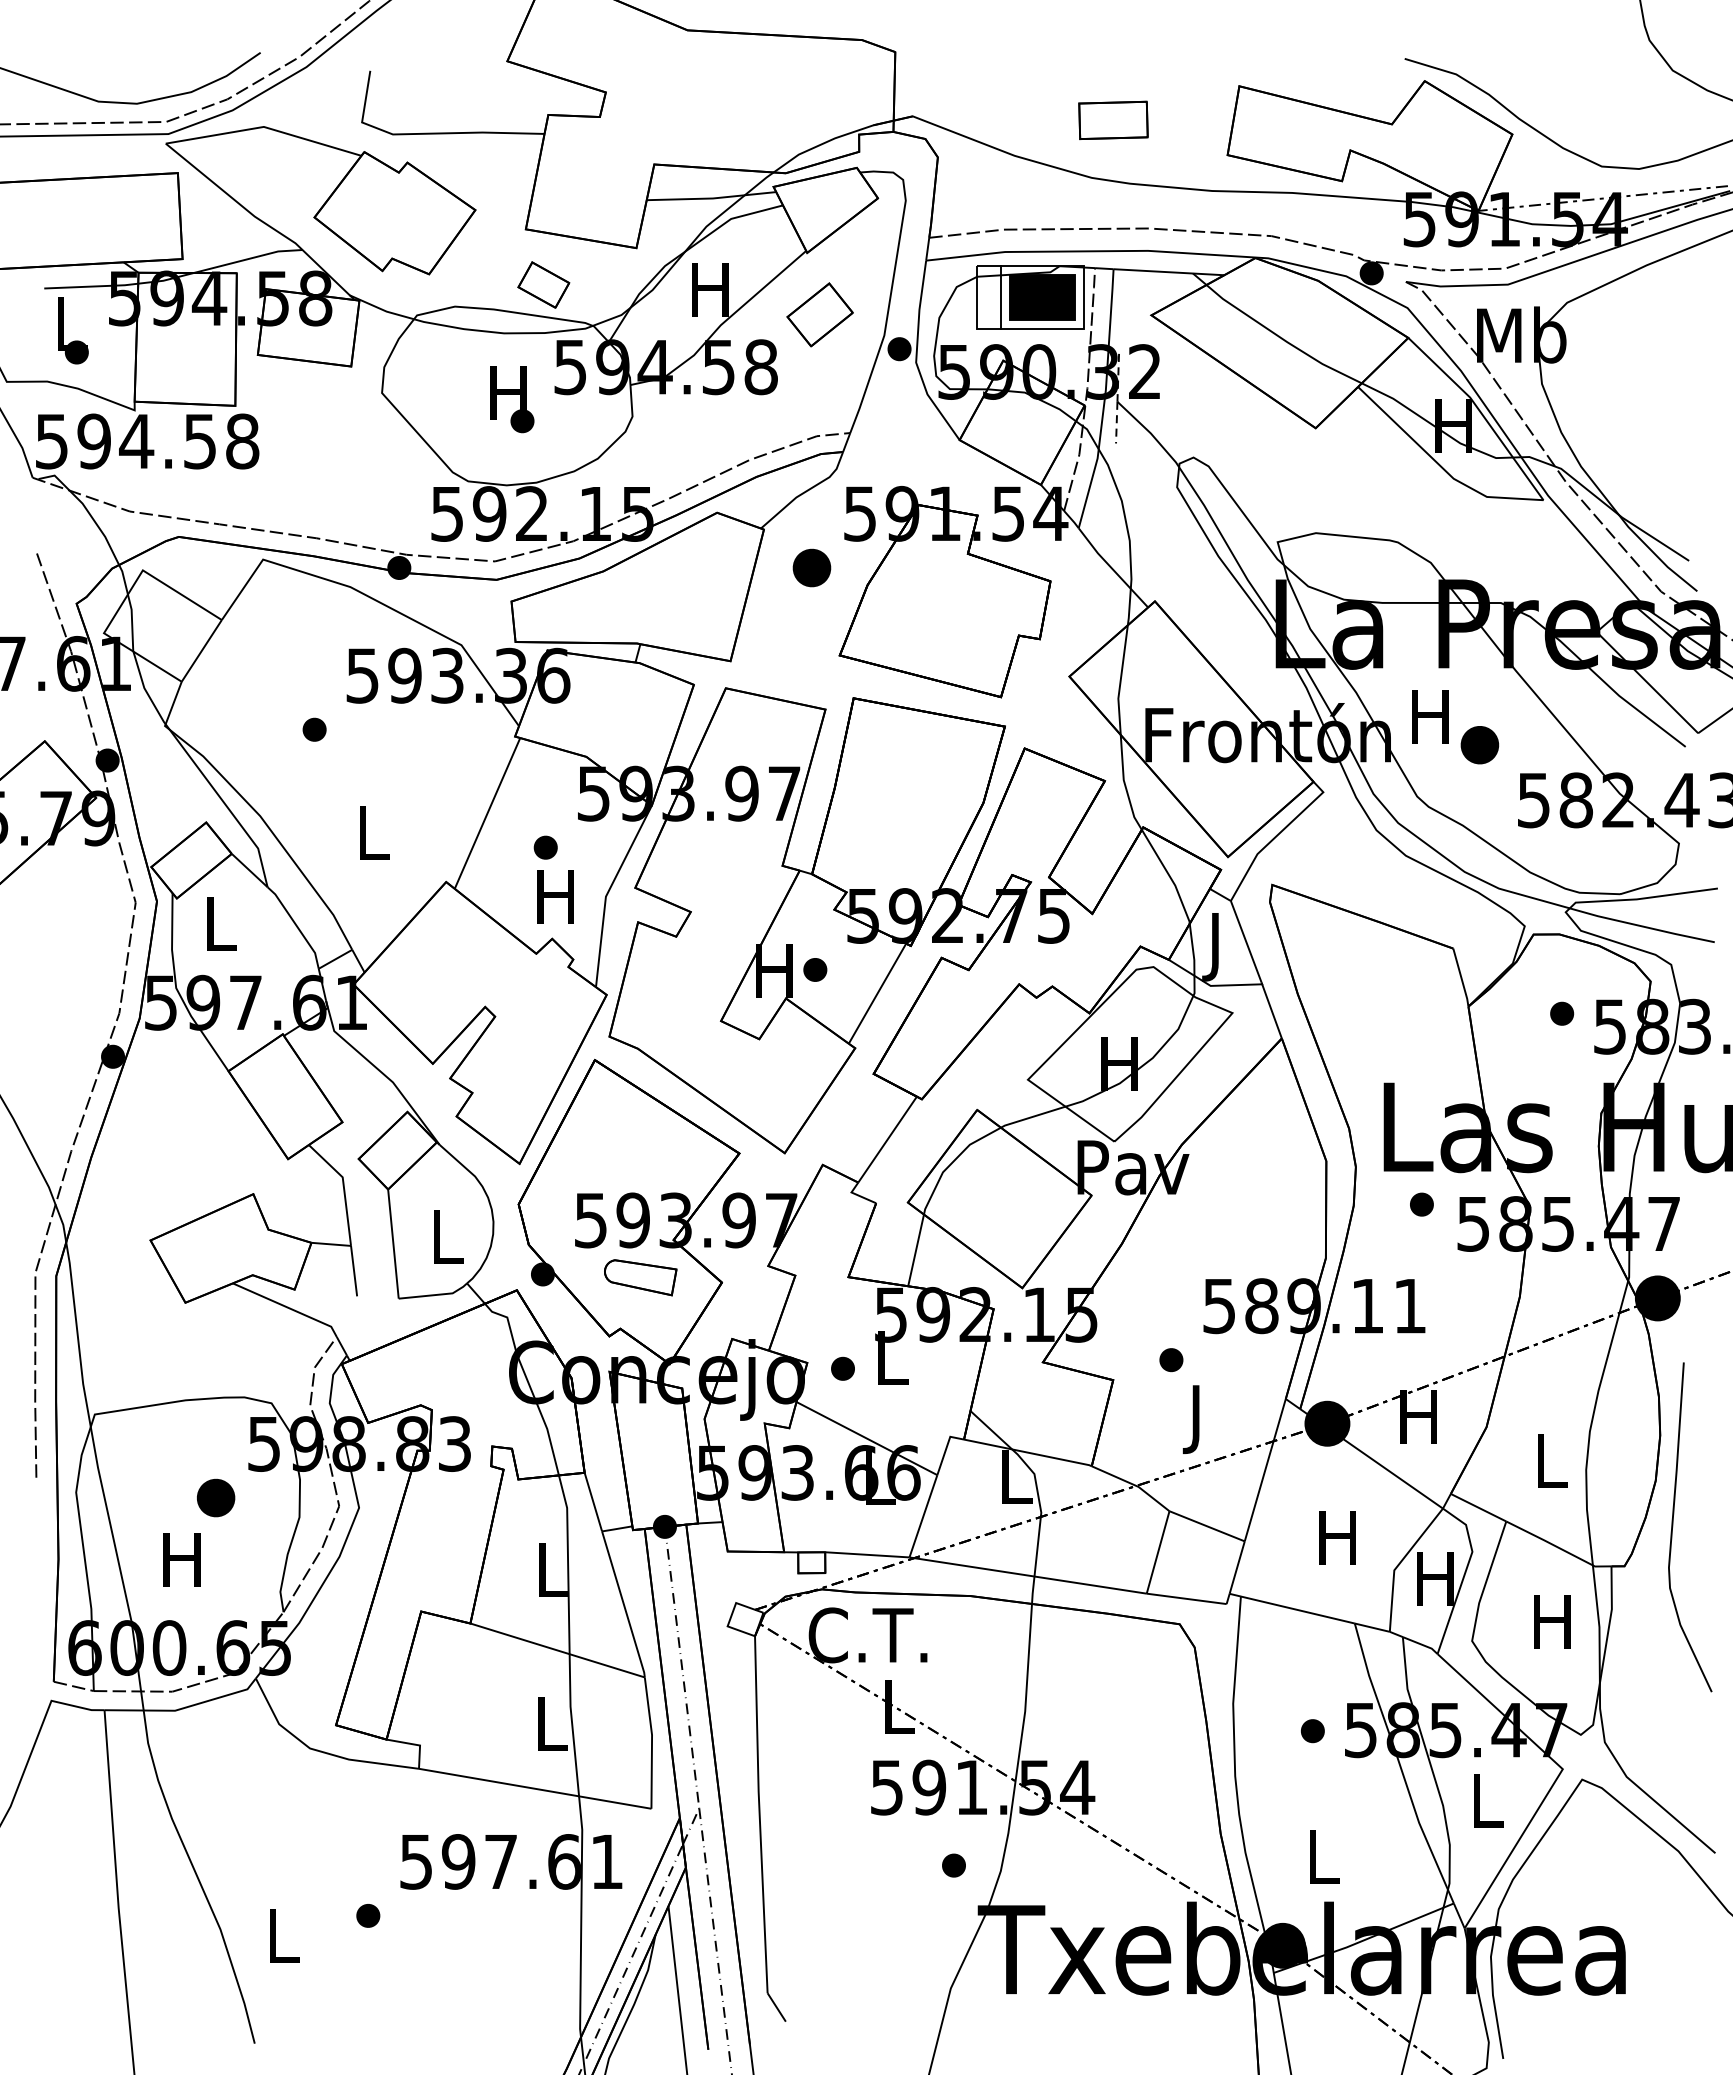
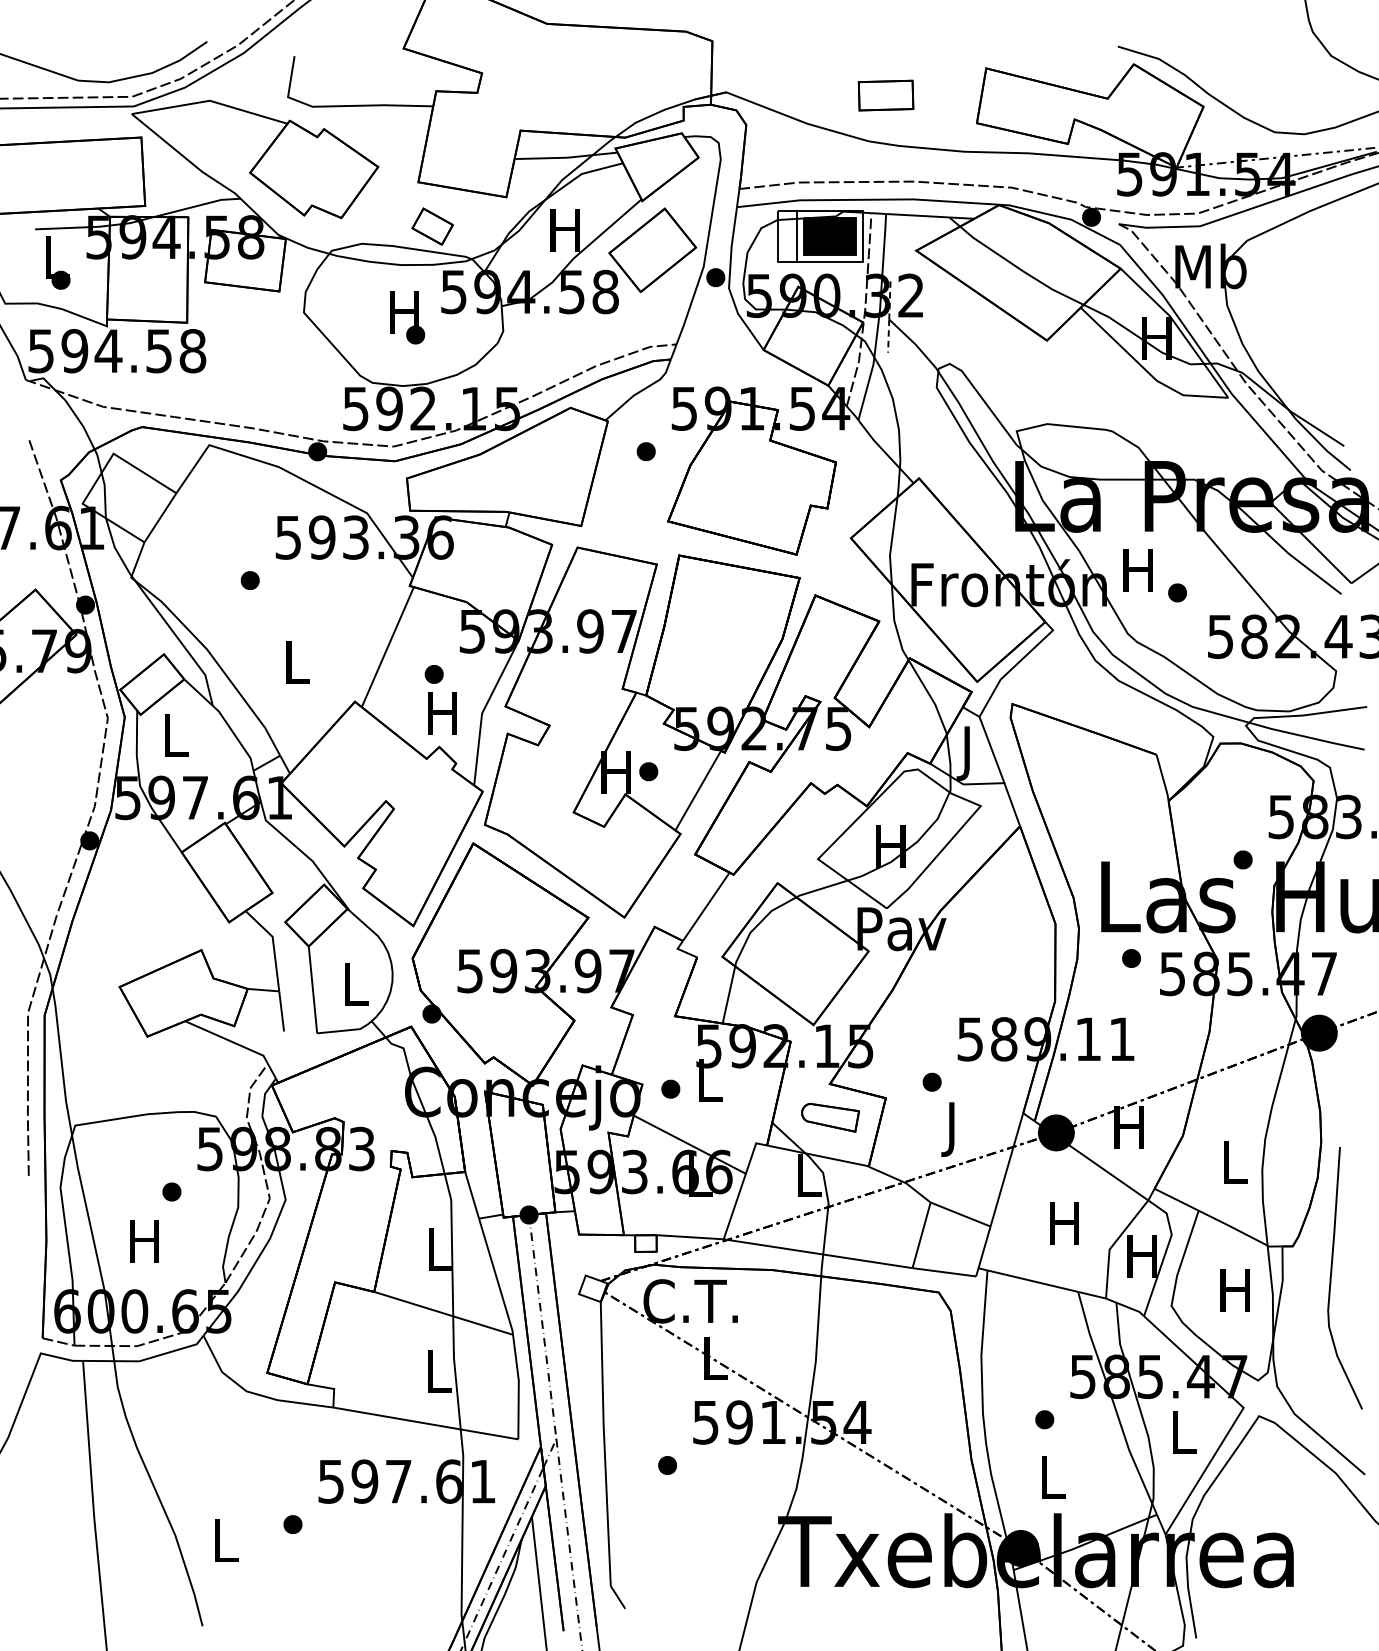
part: (819, 314) -> (652, 250), size x1.67
part: (812, 567) -> (646, 451), size x0.62
part: (1479, 745) -> (1177, 593), size x0.62
part: (1562, 1013) -> (1243, 859), moved
part: (640, 1277) -> (830, 1117), moved
part: (216, 1497) -> (172, 1191), size x0.62
curve: (1673, 1527) -> (1331, 1278), moved
part: (1312, 1731) -> (1044, 1420), moved
part: (953, 1865) -> (667, 1465), moved

